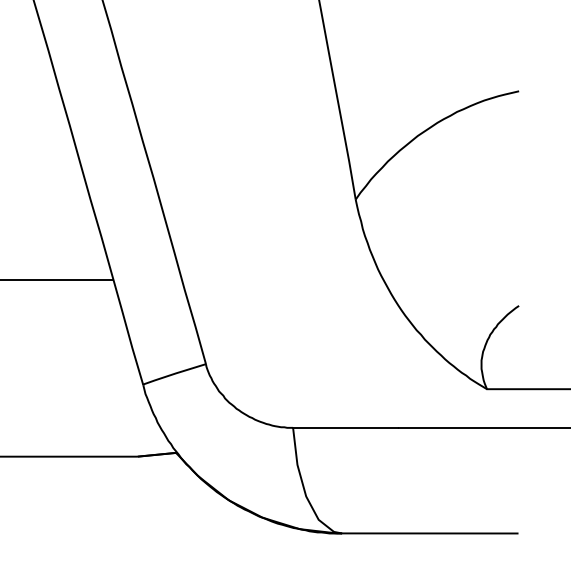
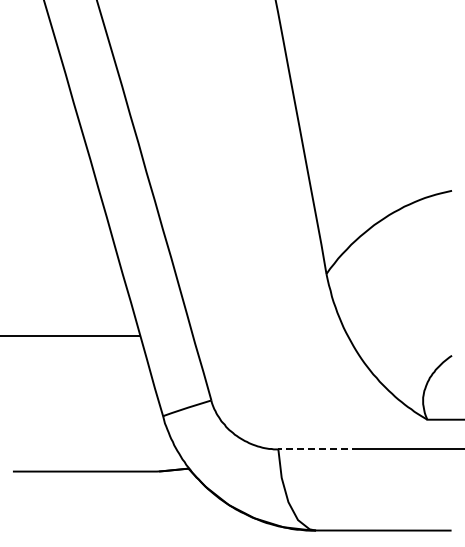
line: (345, 427) -> (318, 449), solid -> dashed

